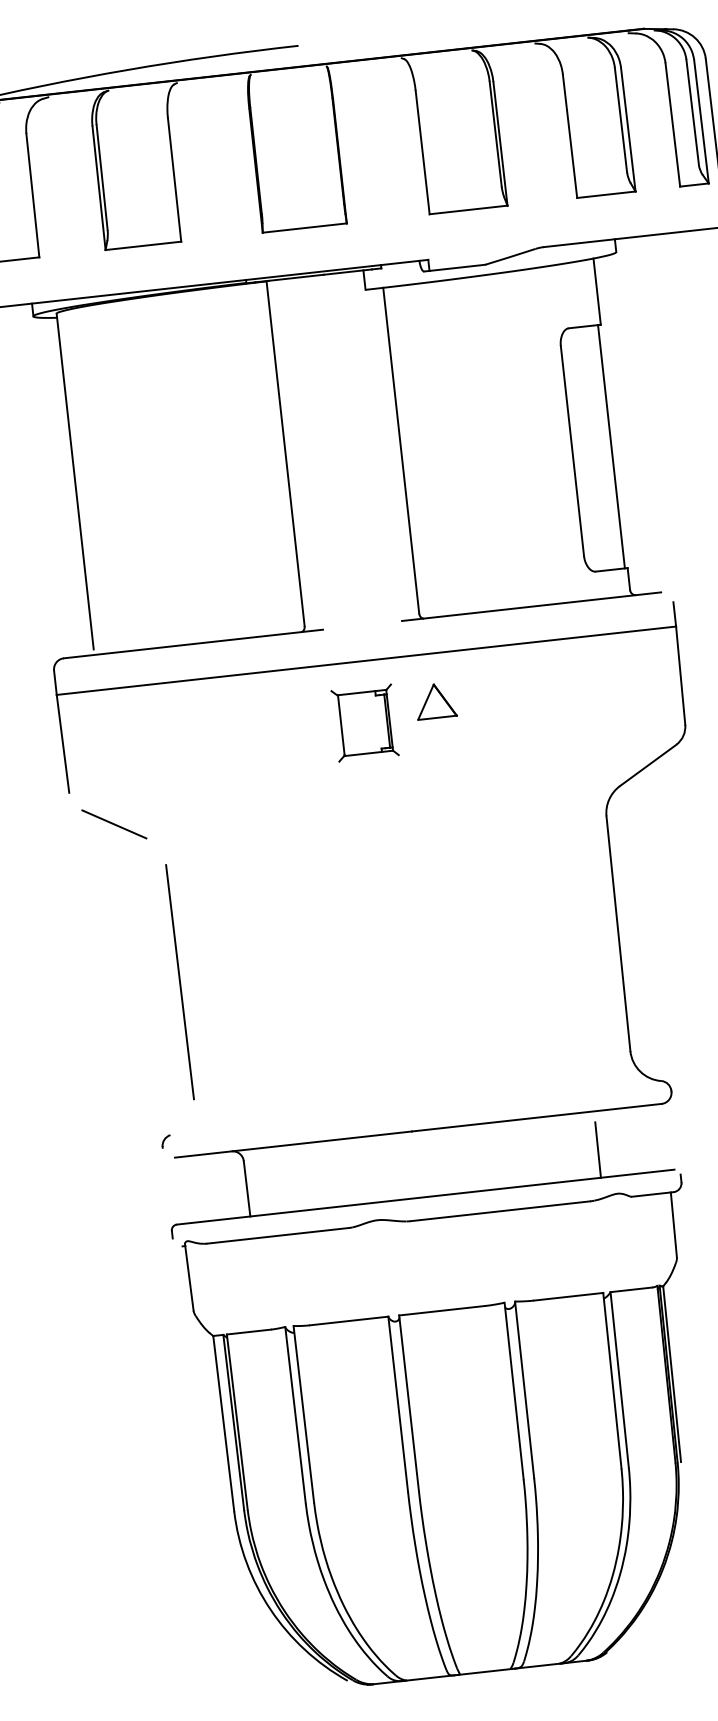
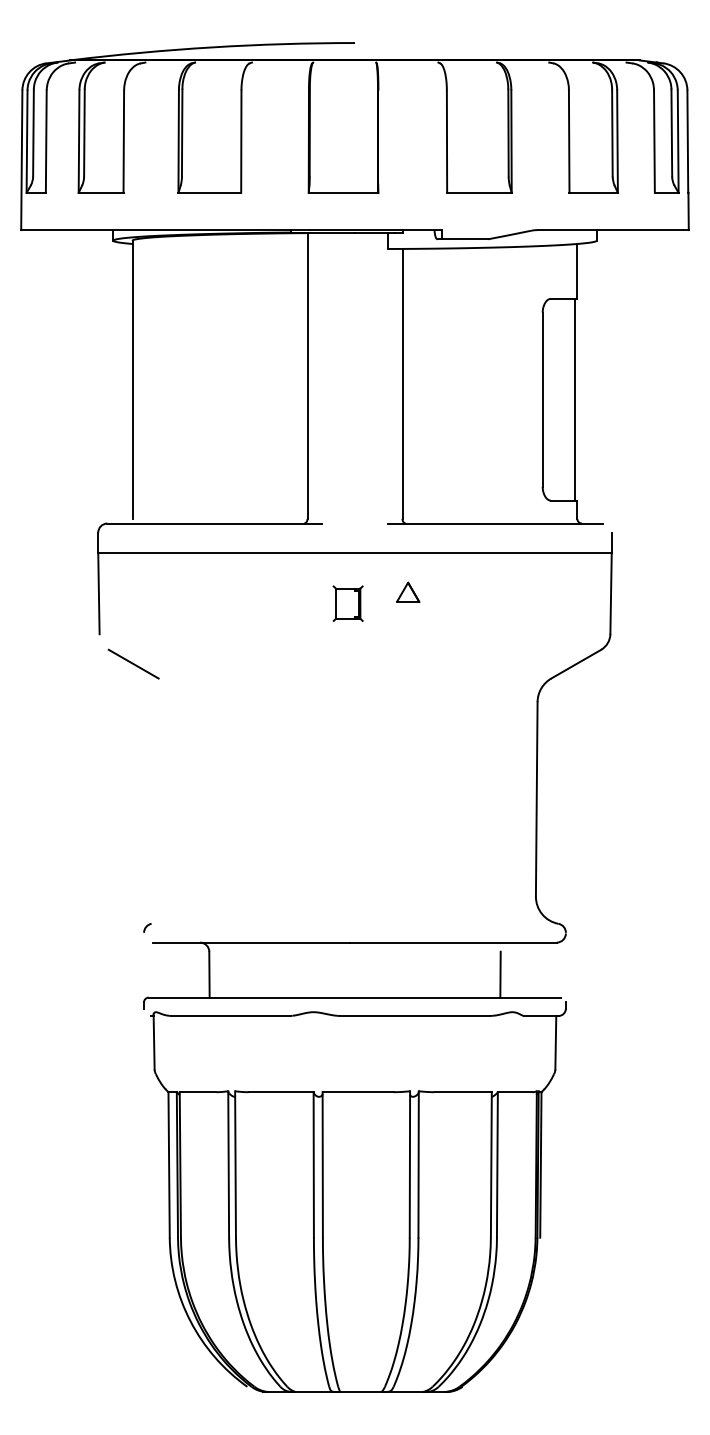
part: (436, 701) -> (408, 592), size x0.7
part: (364, 722) -> (347, 603), size x0.6
line: (180, 982) -> (173, 799), removed

